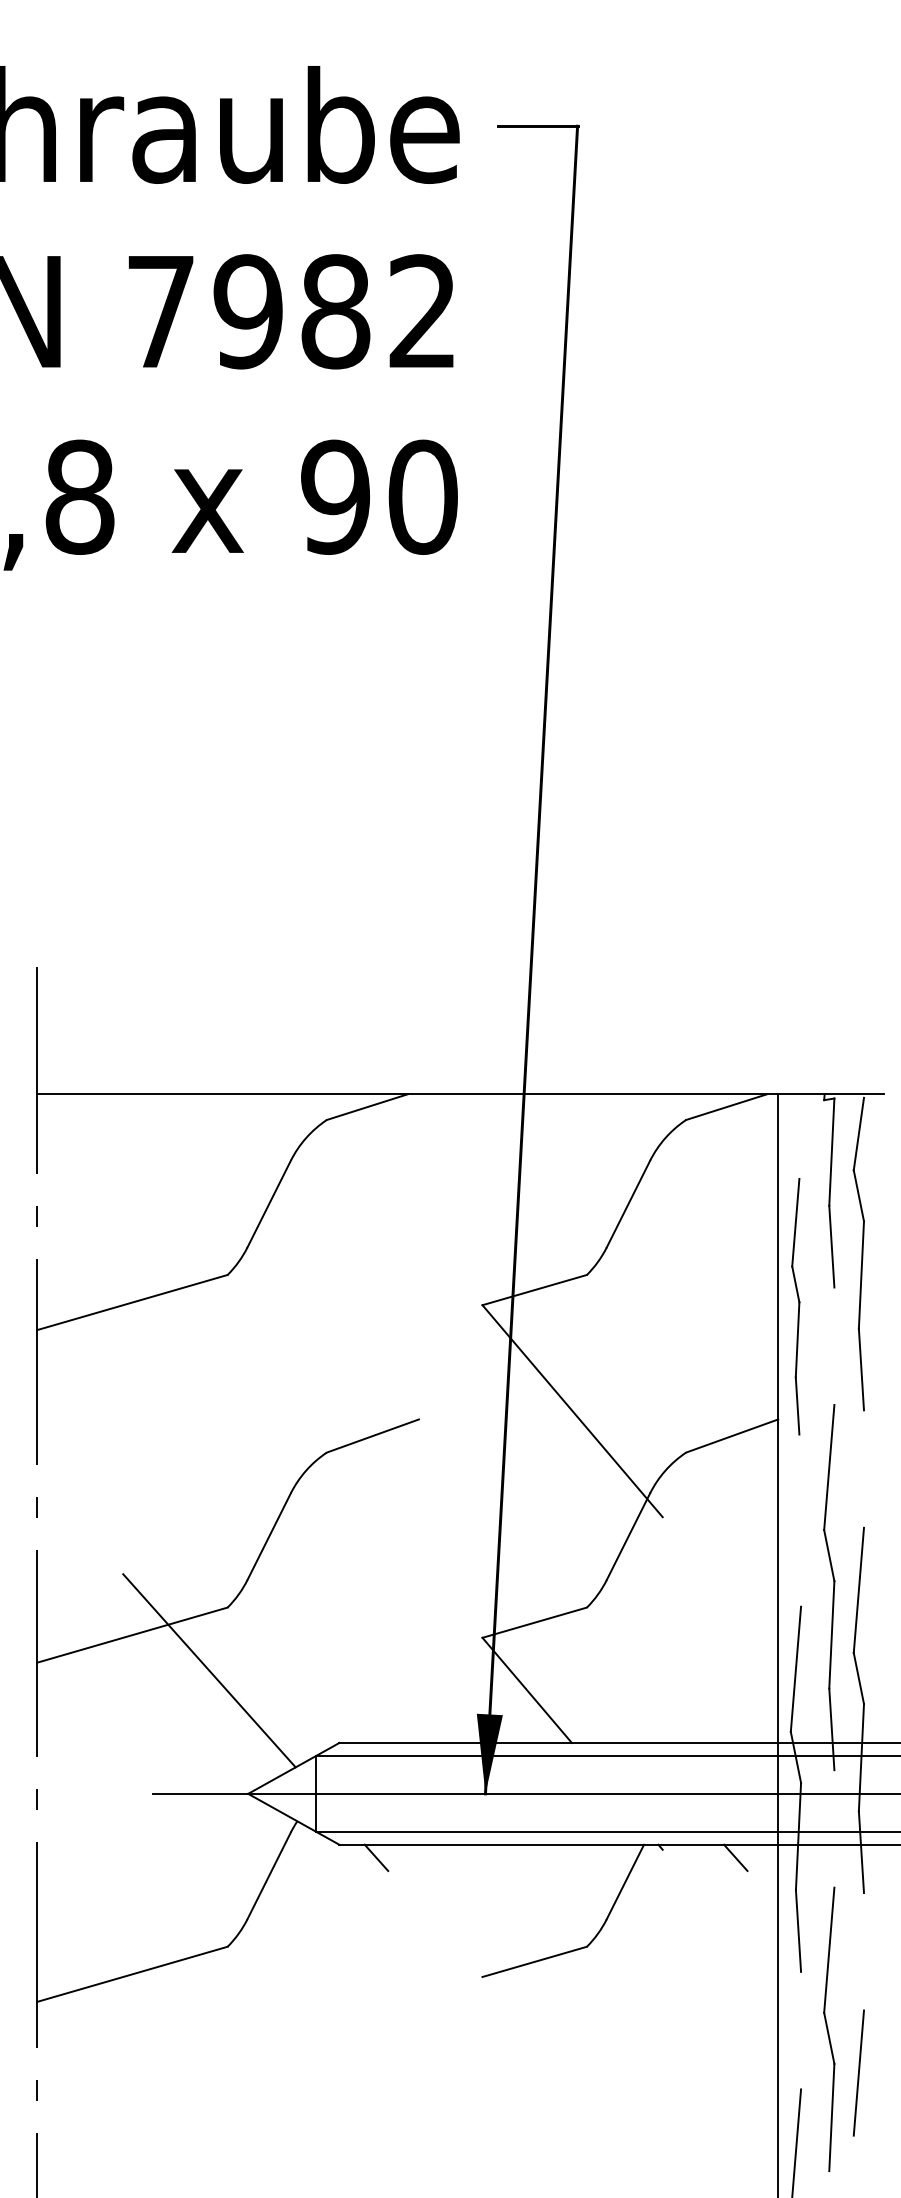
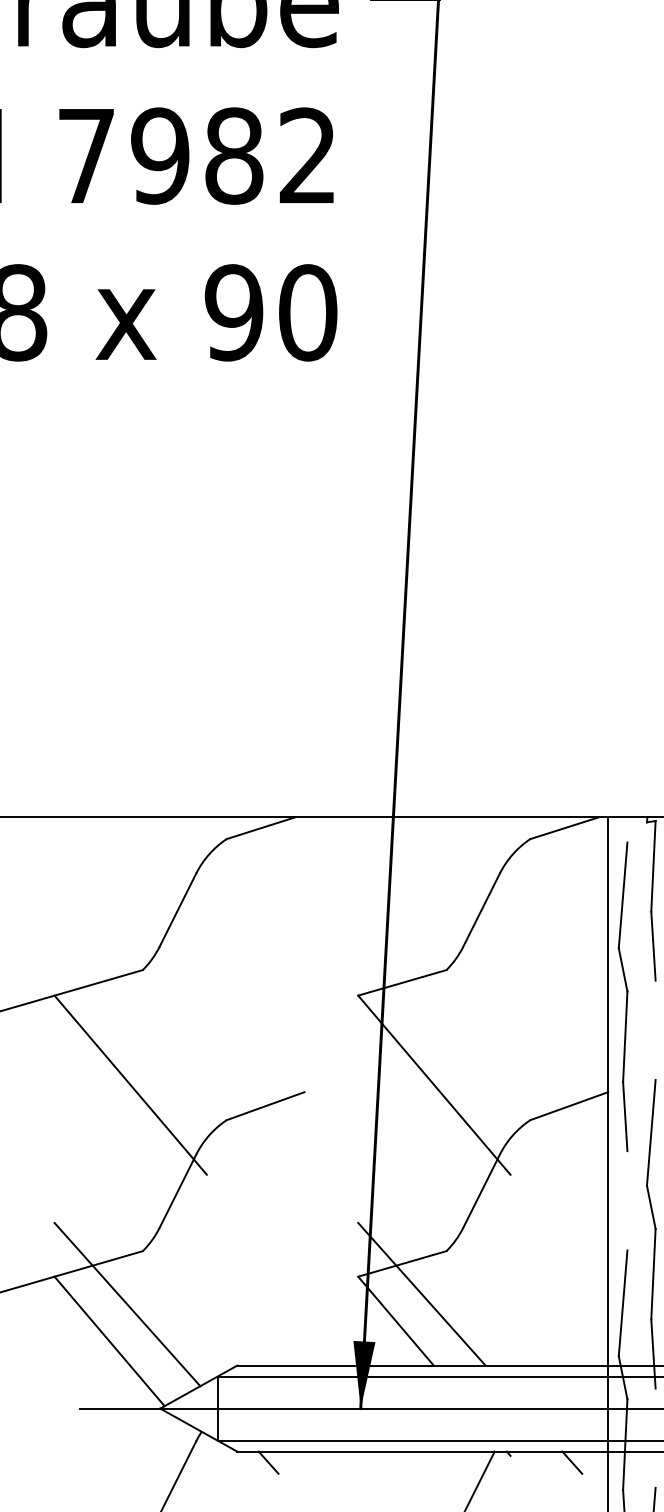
part: (795, 1306) -> (622, 996), size x1.43
line: (213, 1411) -> (130, 1085), added
line: (557, 1658) -> (421, 1294), added
line: (188, 1713) -> (109, 1340), added

